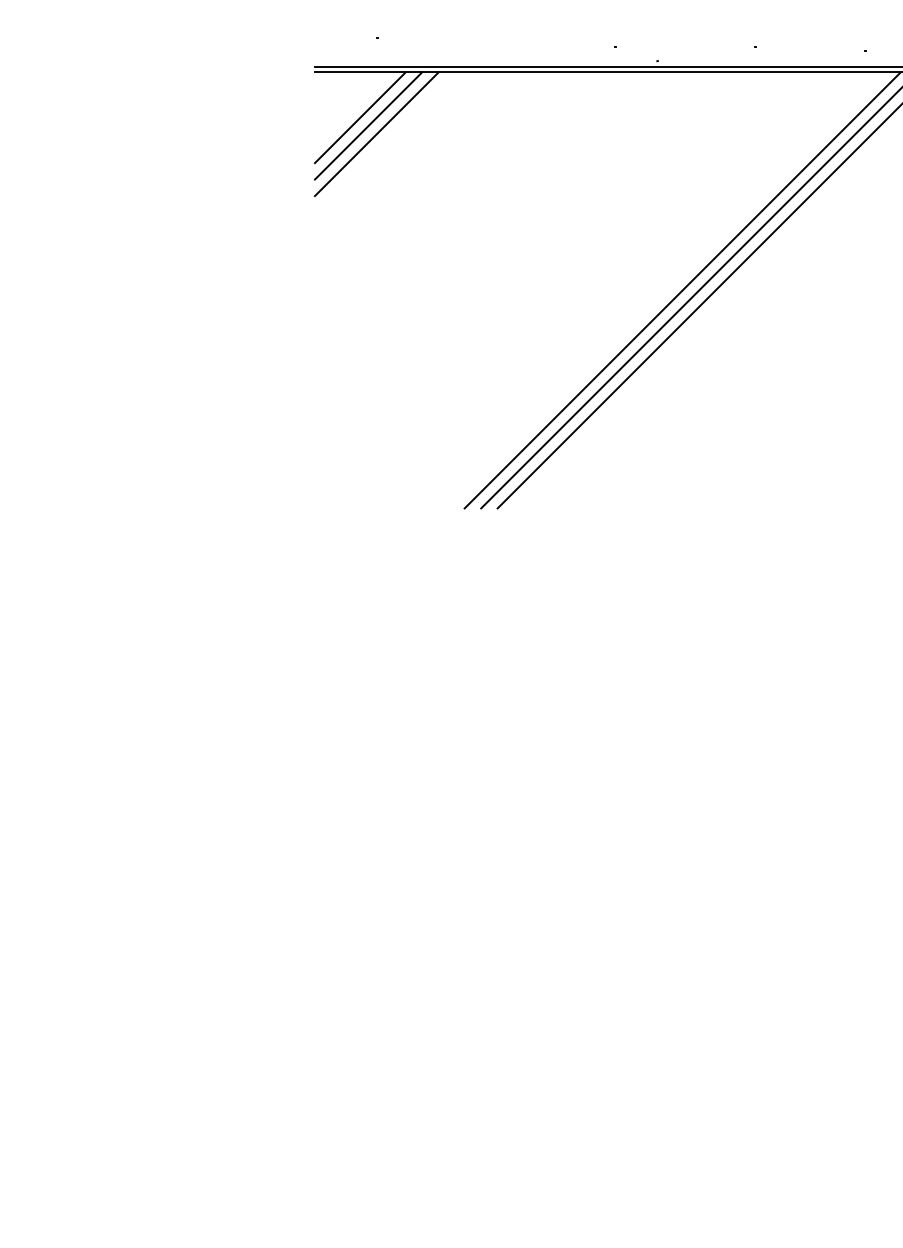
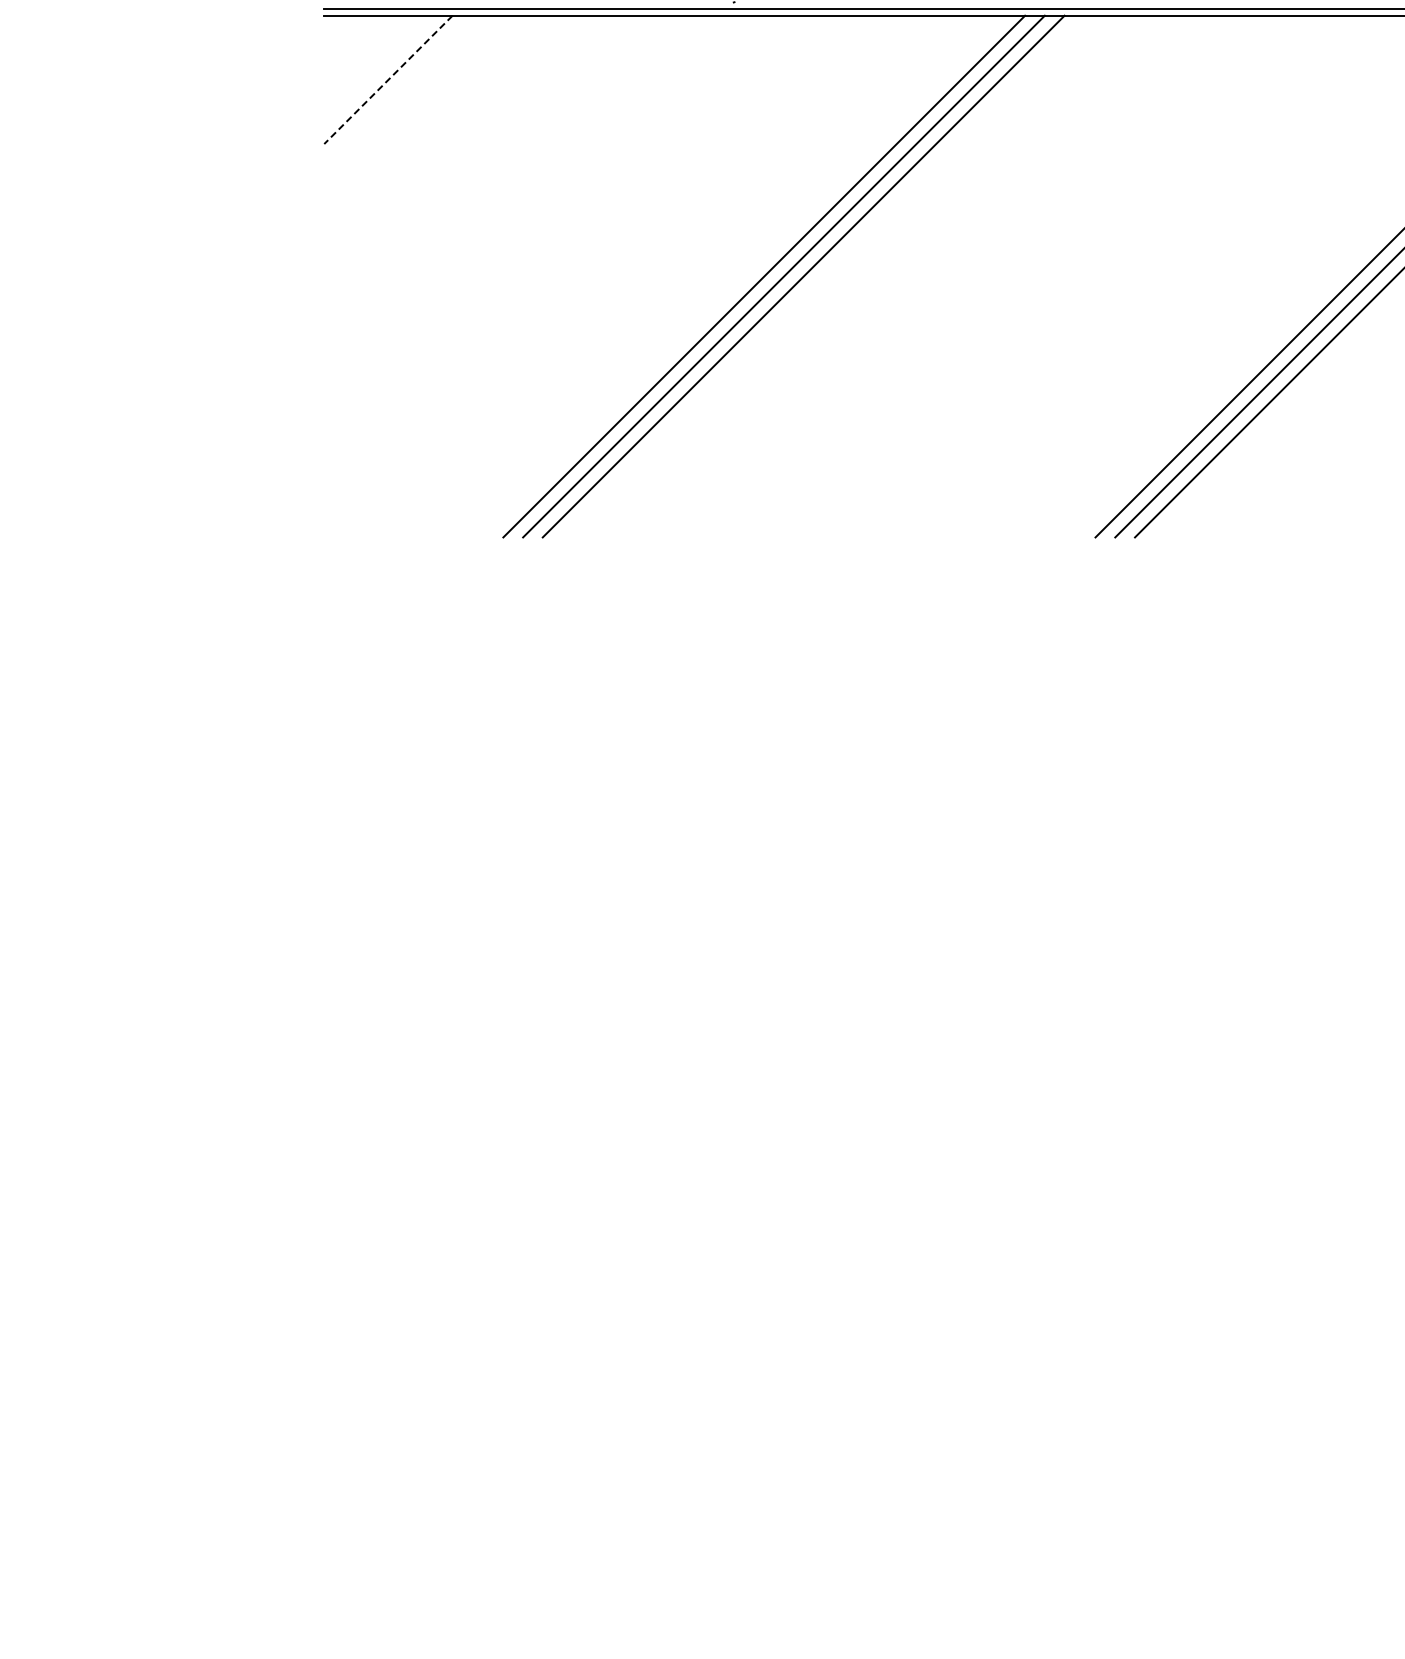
line: (360, 117) -> (378, 69), removed
line: (368, 125) -> (388, 79), solid -> dashed
line: (377, 133) -> (398, 89), removed

